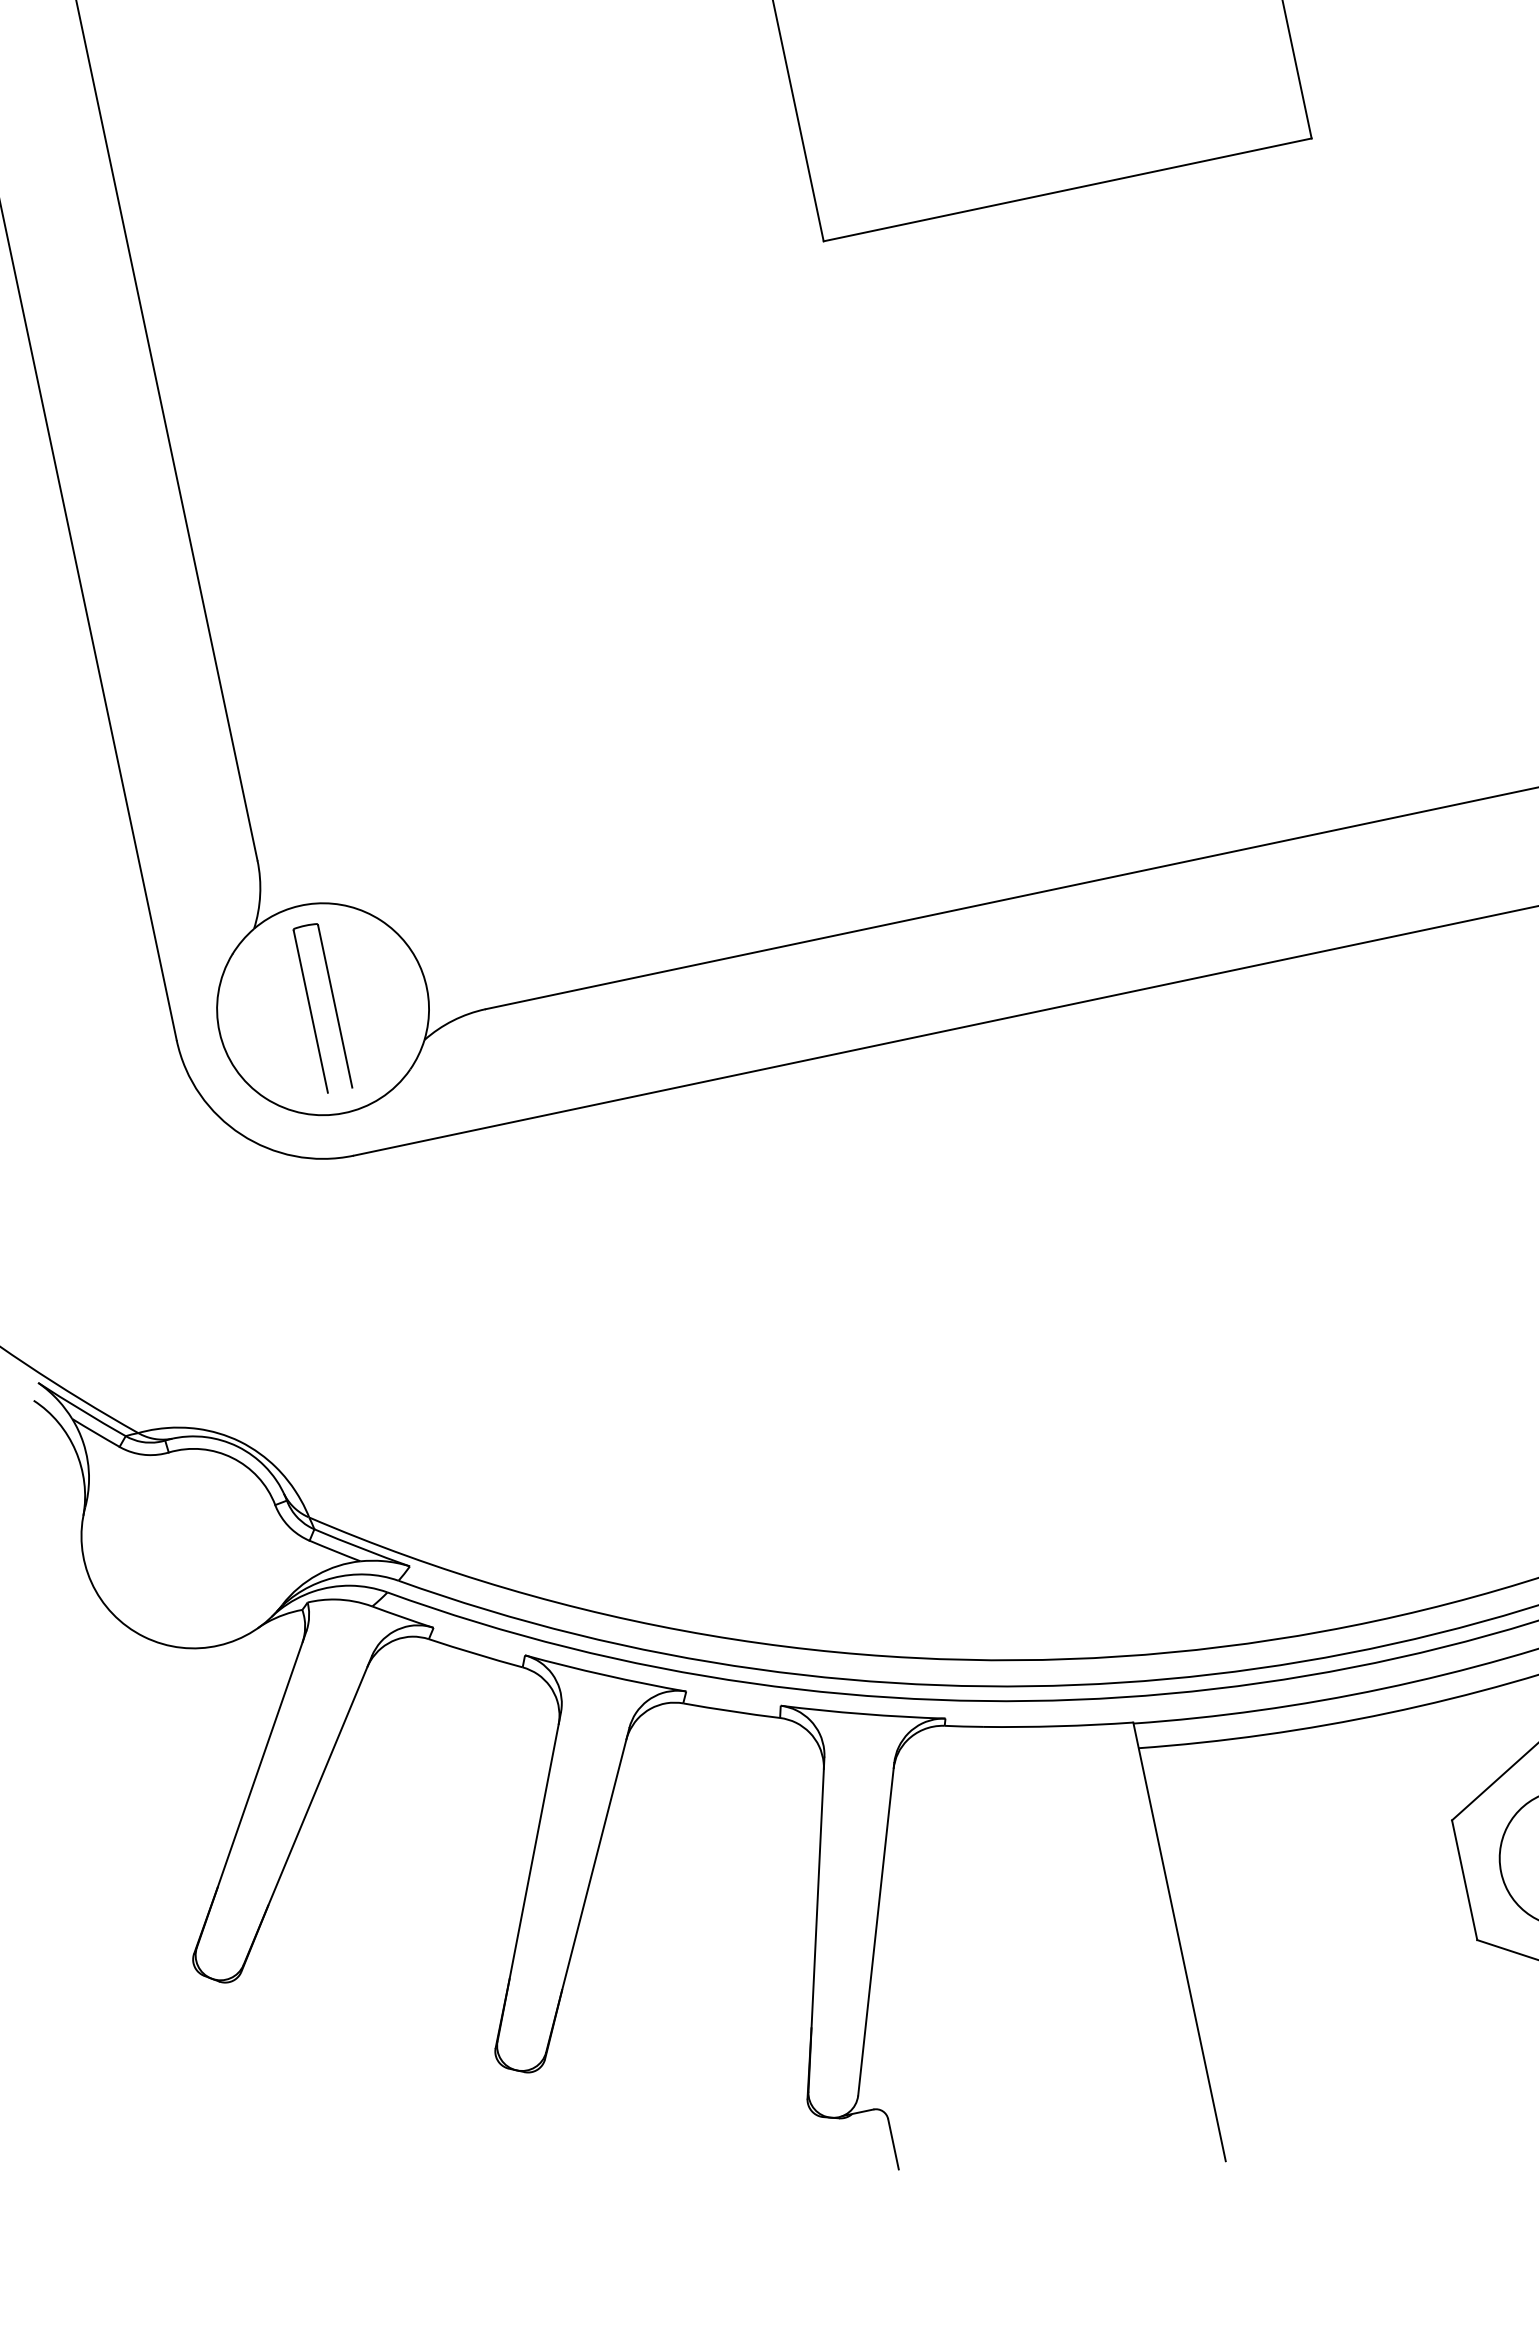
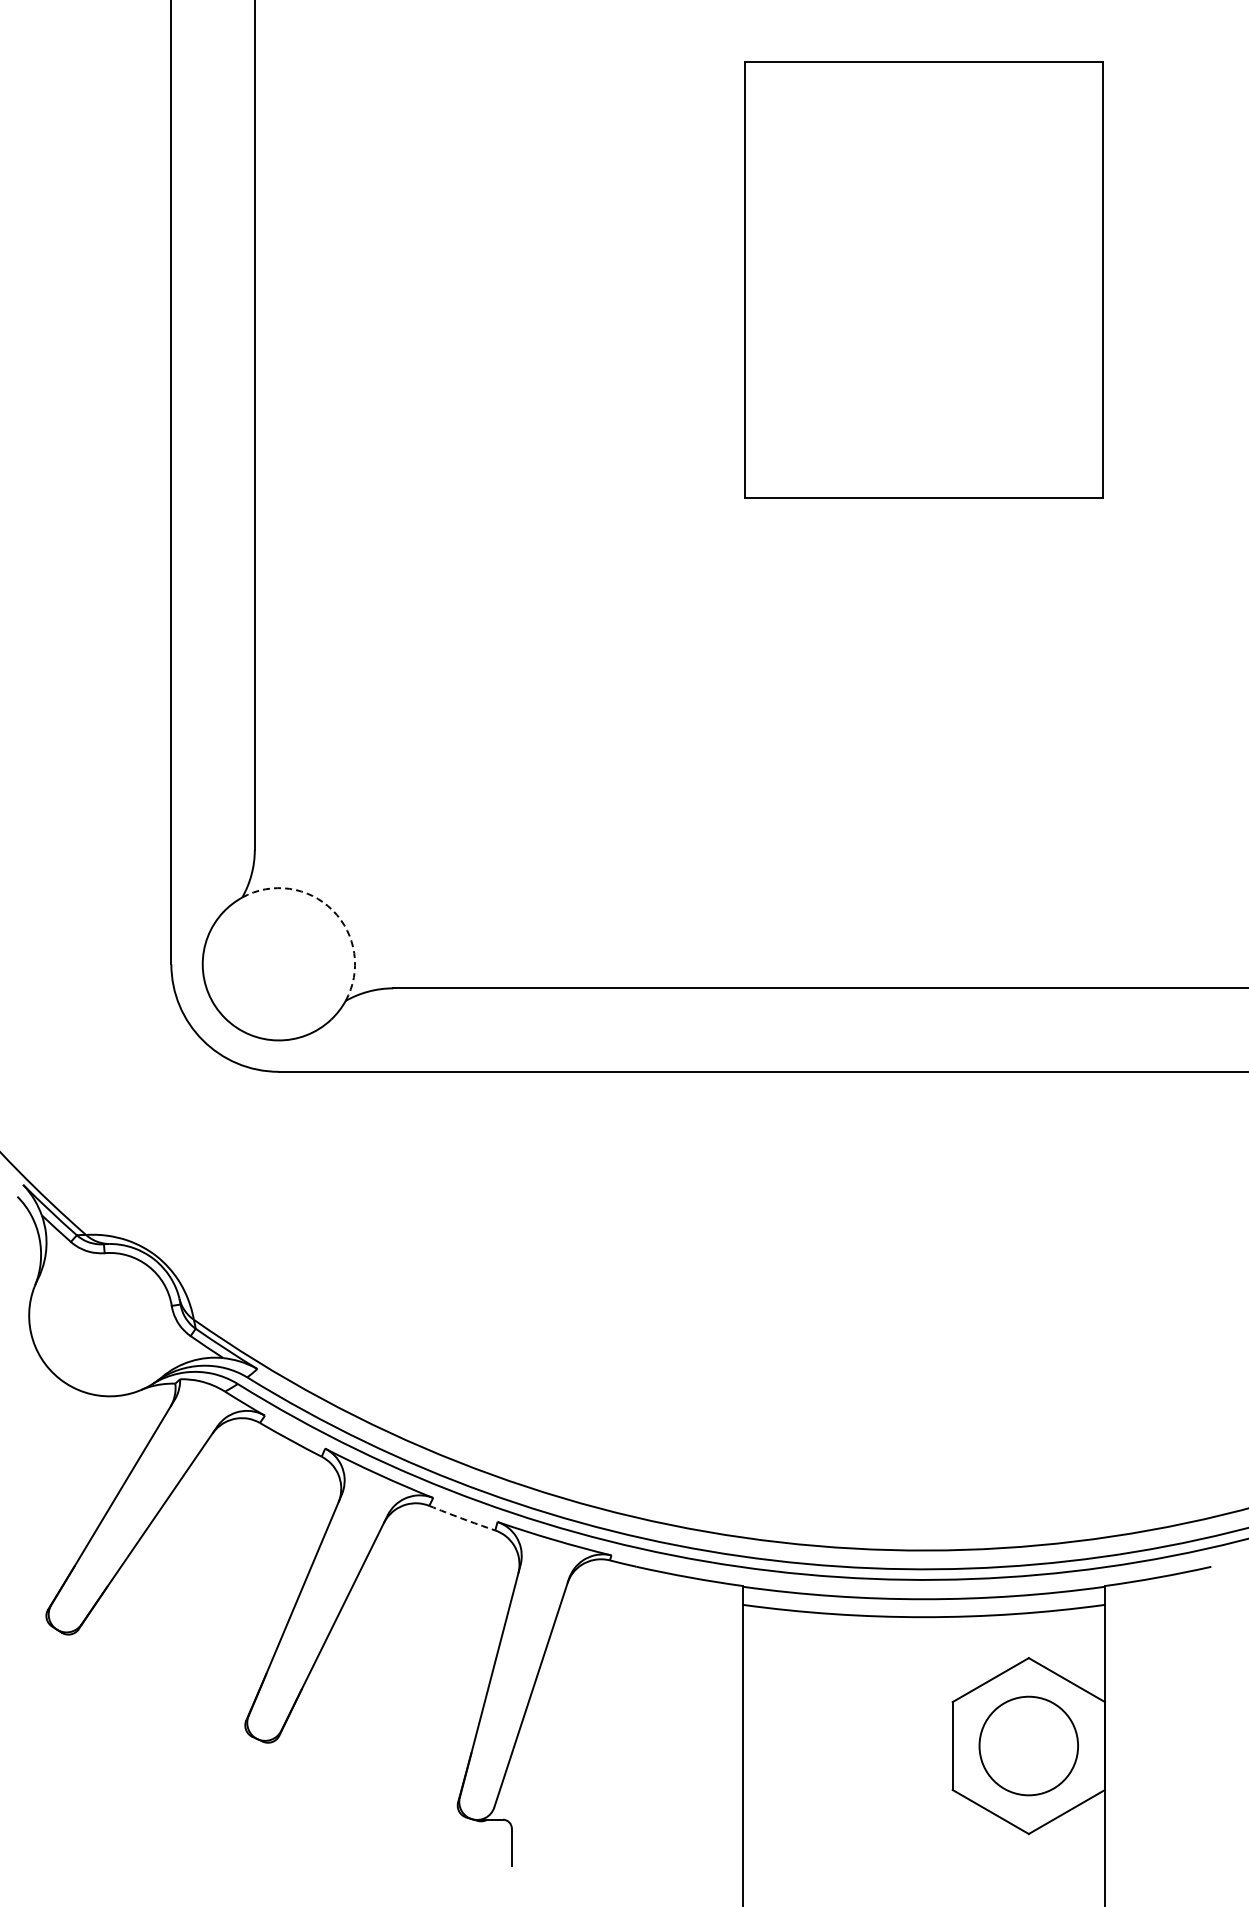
arc: (380, 920) -> (332, 910), solid -> dashed
part: (311, 1010) -> (270, 963), removed
arc: (732, 1711) -> (462, 1518), solid -> dashed

